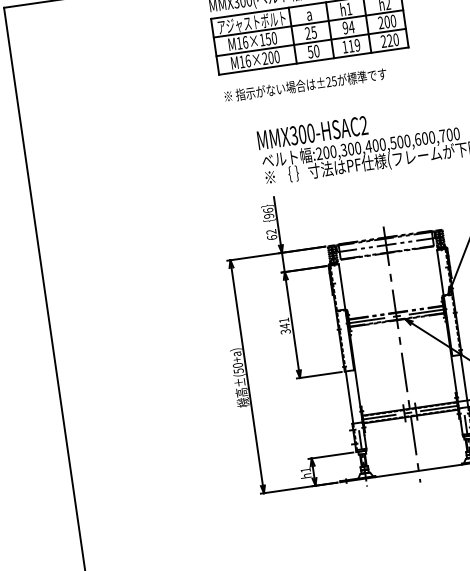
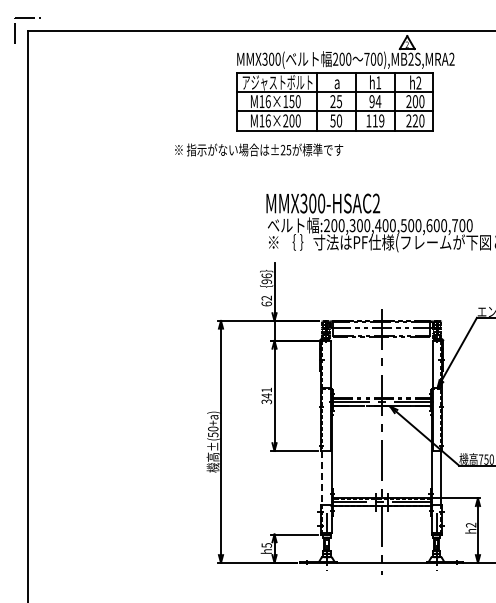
text: (305, 84) -> (259, 149), moved
line: (350, 397) -> (322, 478), solid -> dashed
text: (305, 470) -> (266, 545), h1 -> h5

